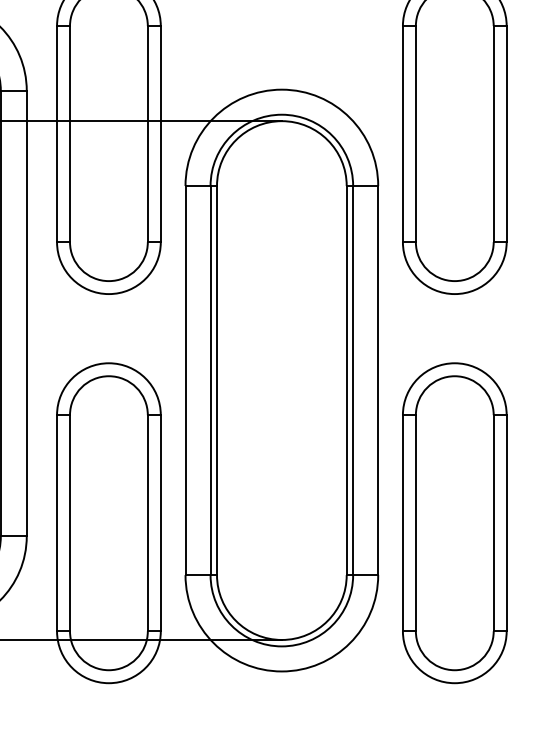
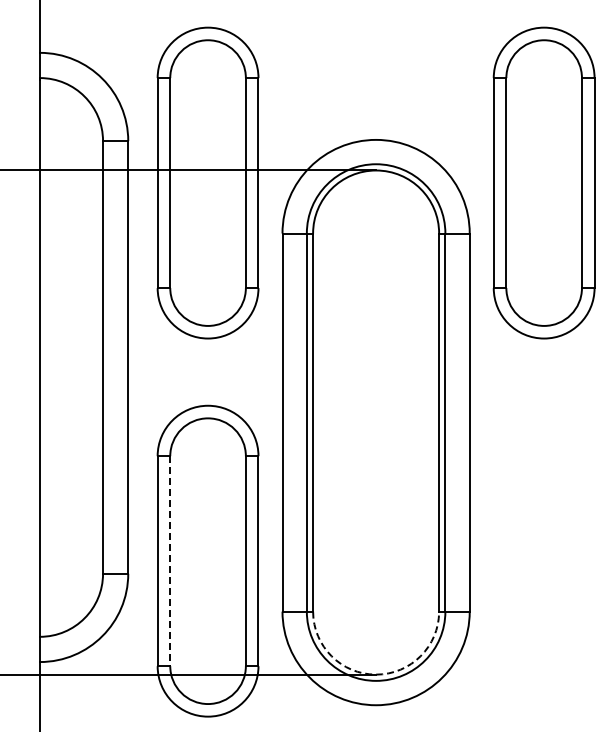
part: (454, 522) -> (543, 560), removed
line: (70, 523) -> (170, 561), solid -> dashed
arc: (282, 639) -> (376, 674), solid -> dashed

